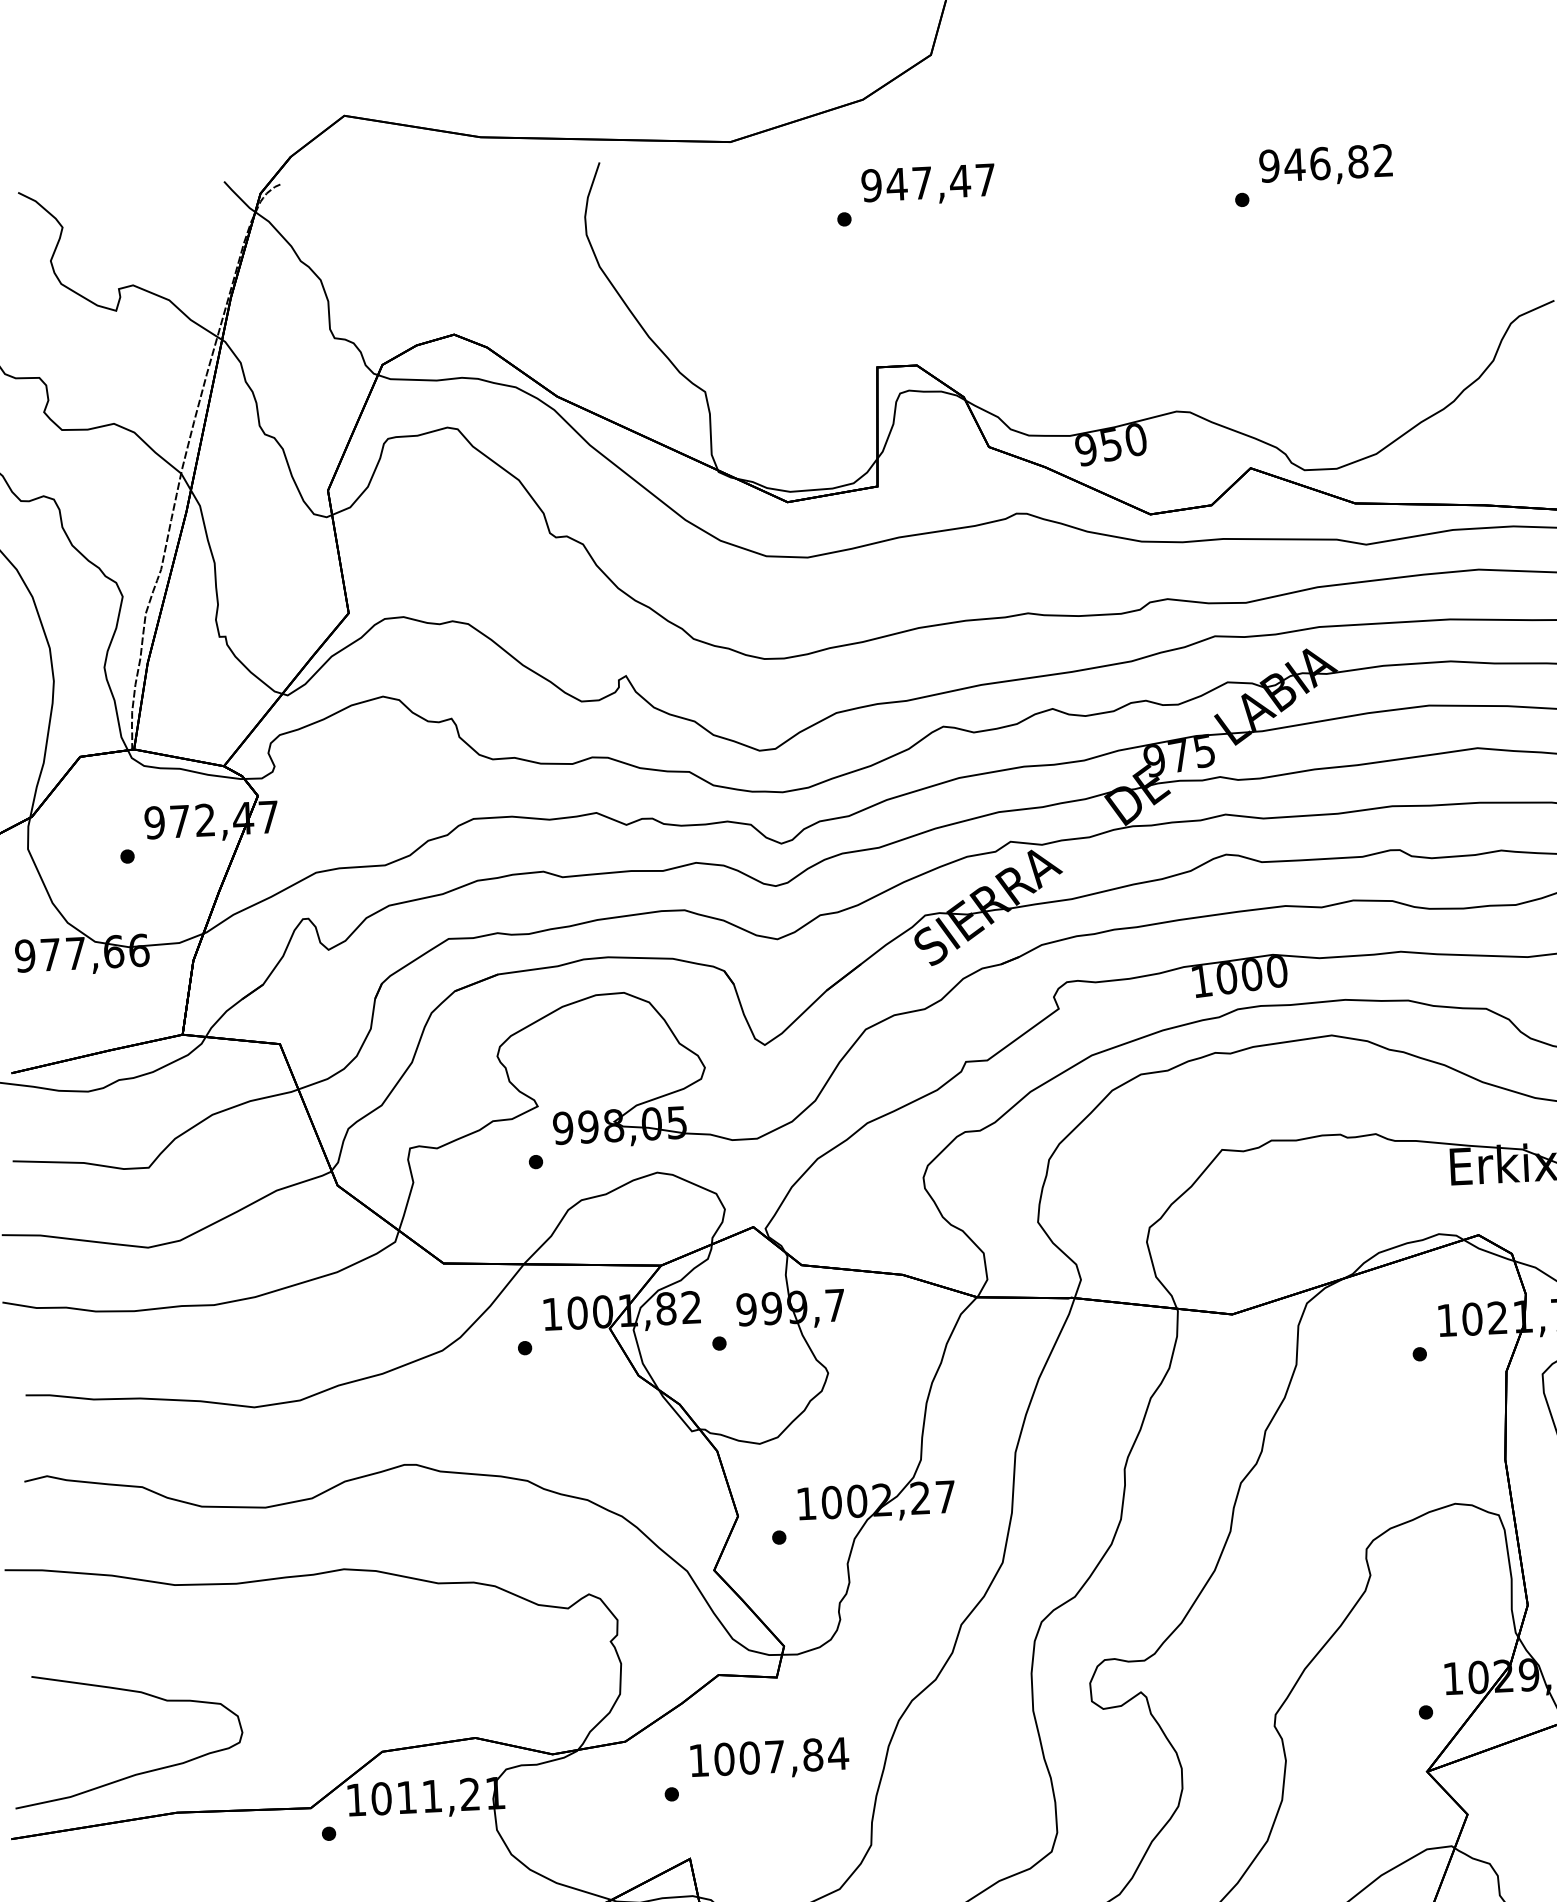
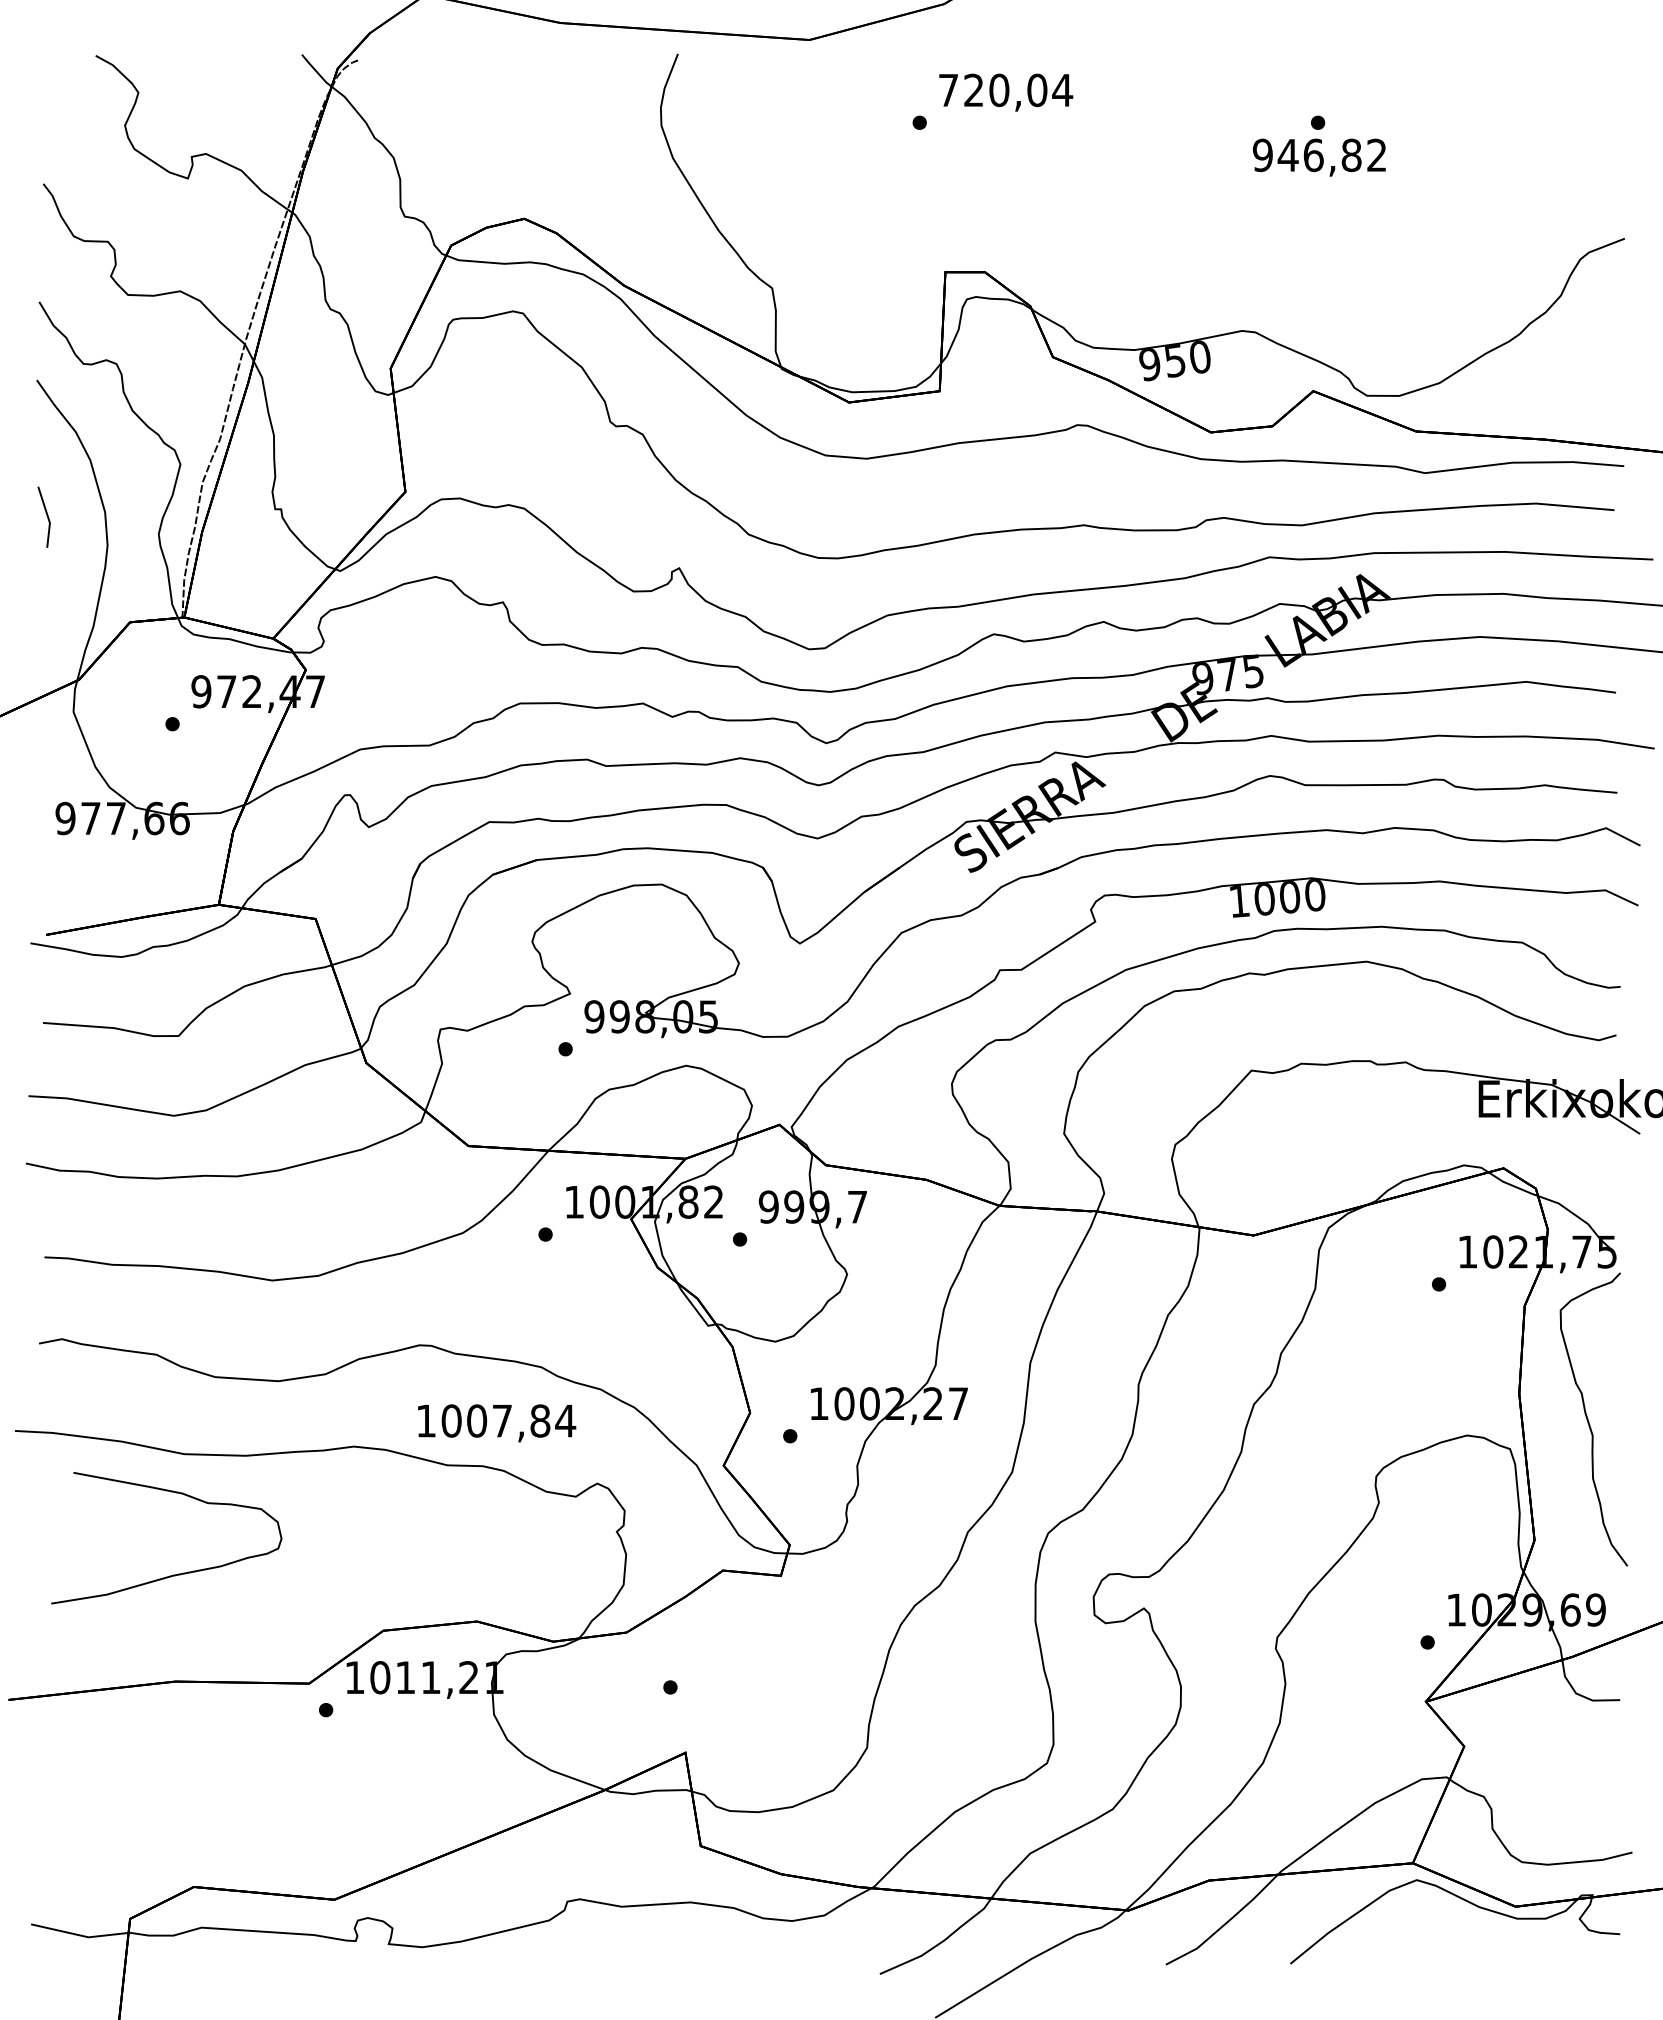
text: (1325, 165) -> (1318, 157), moved
text: (928, 182) -> (1005, 90), 947,47 -> 720,04
text: (770, 1759) -> (497, 1423), moved
curve: (136, 1773) -> (173, 1574), moved

